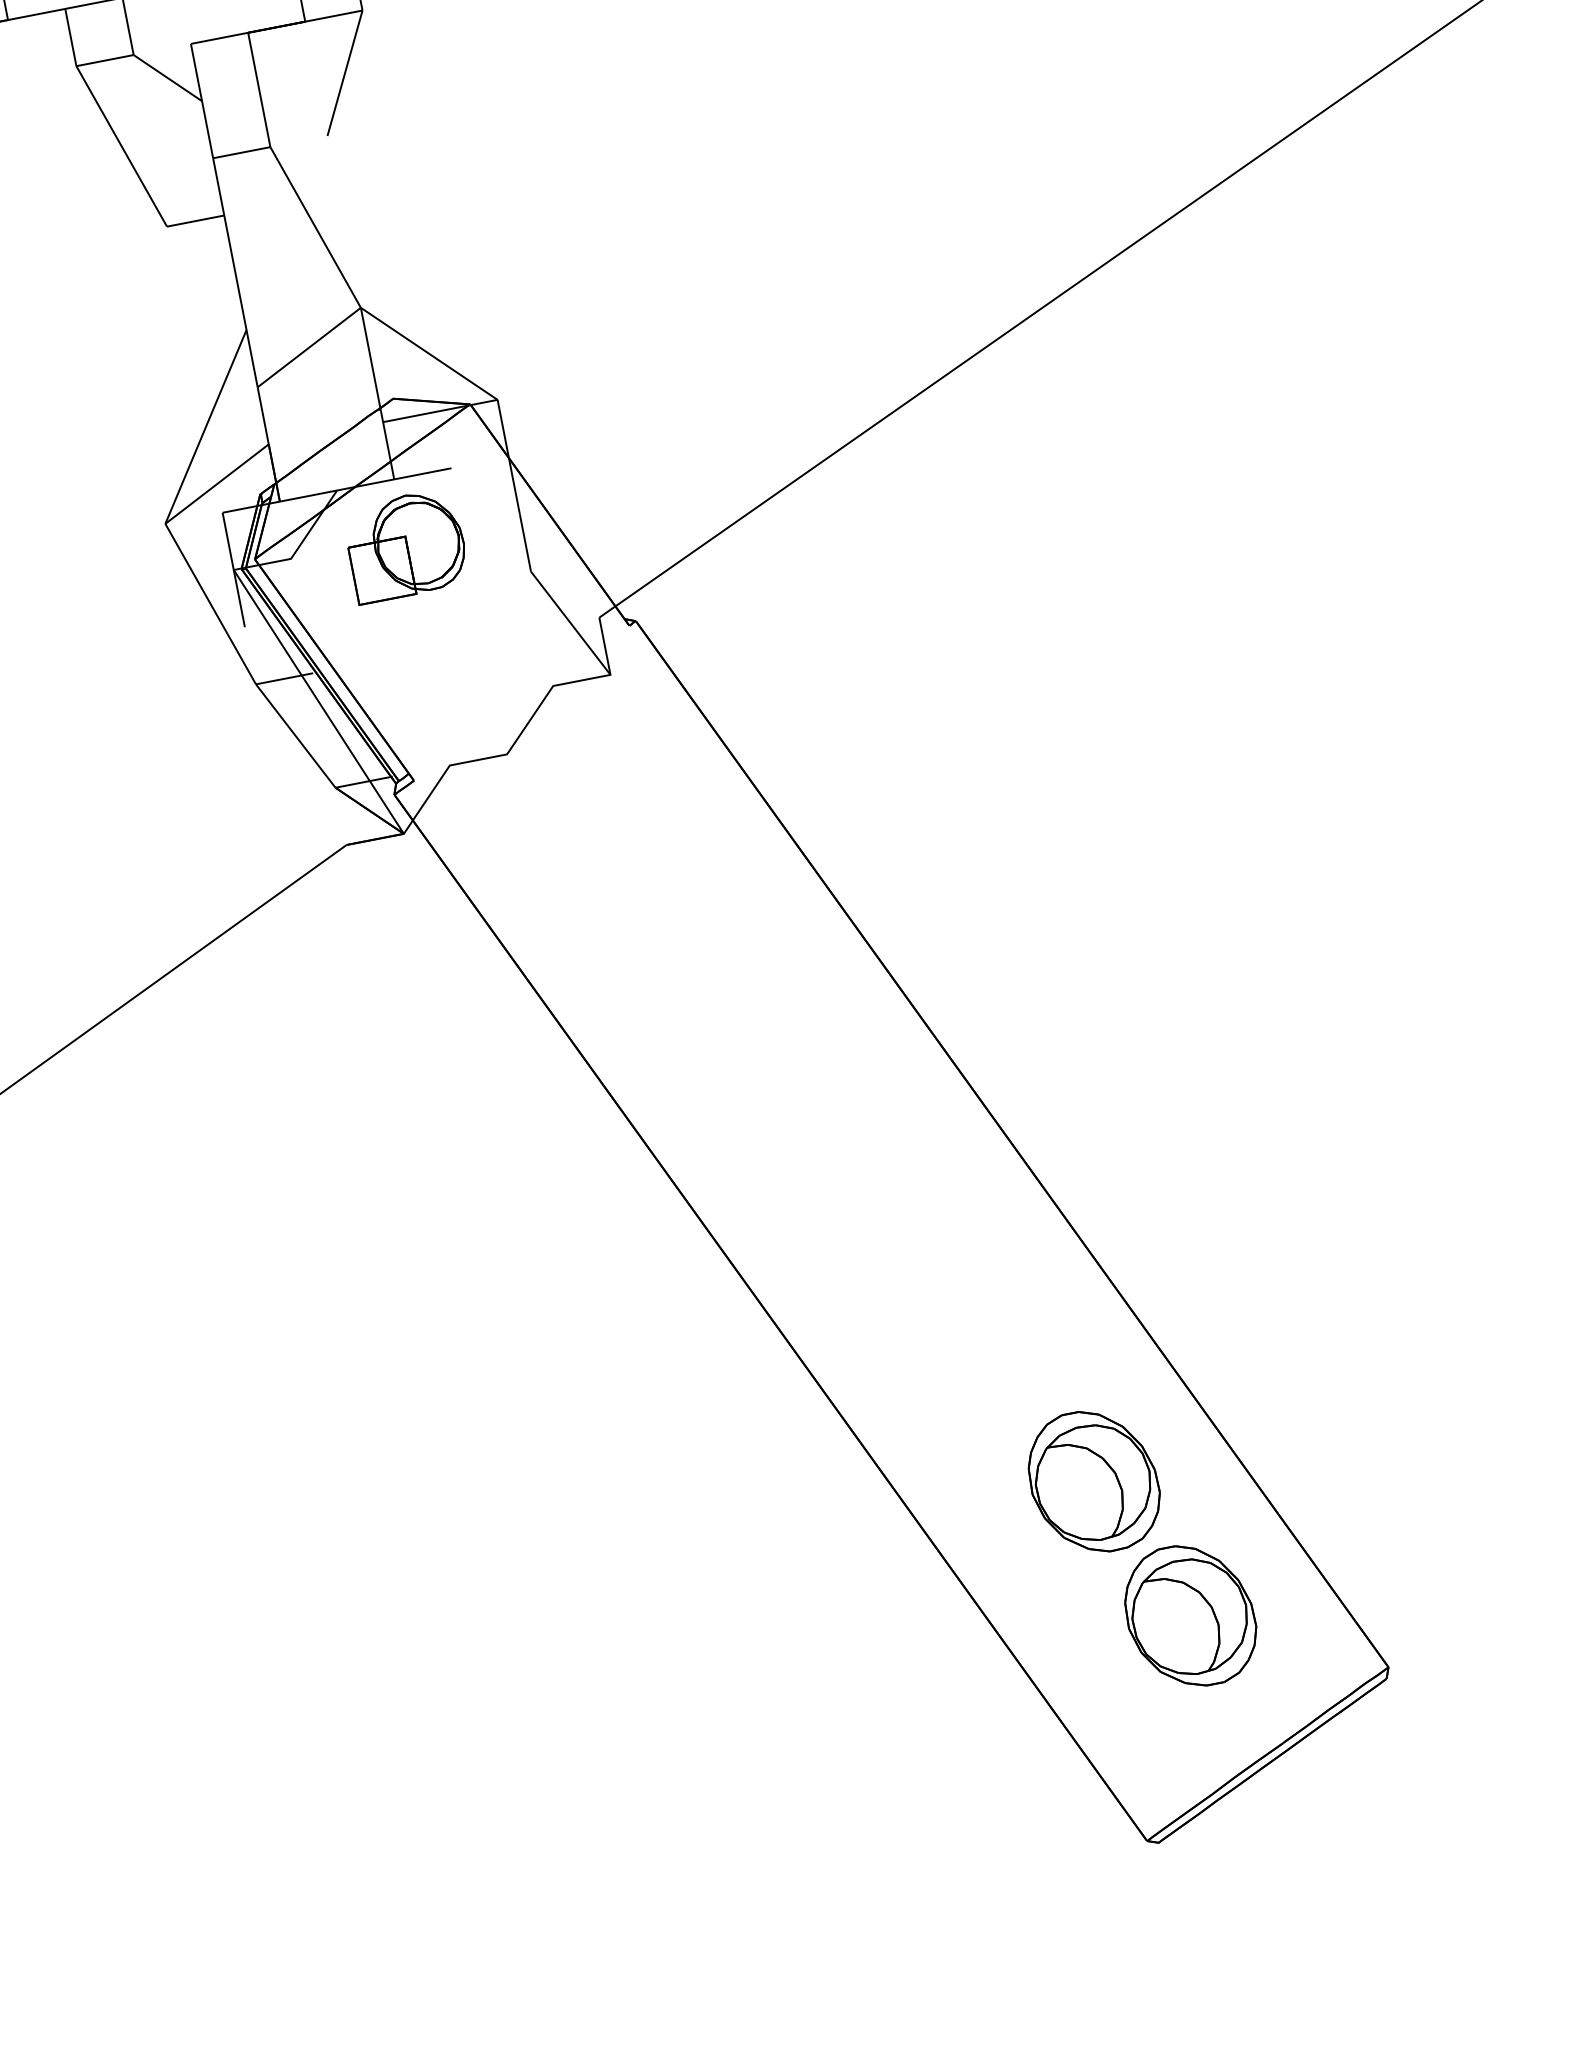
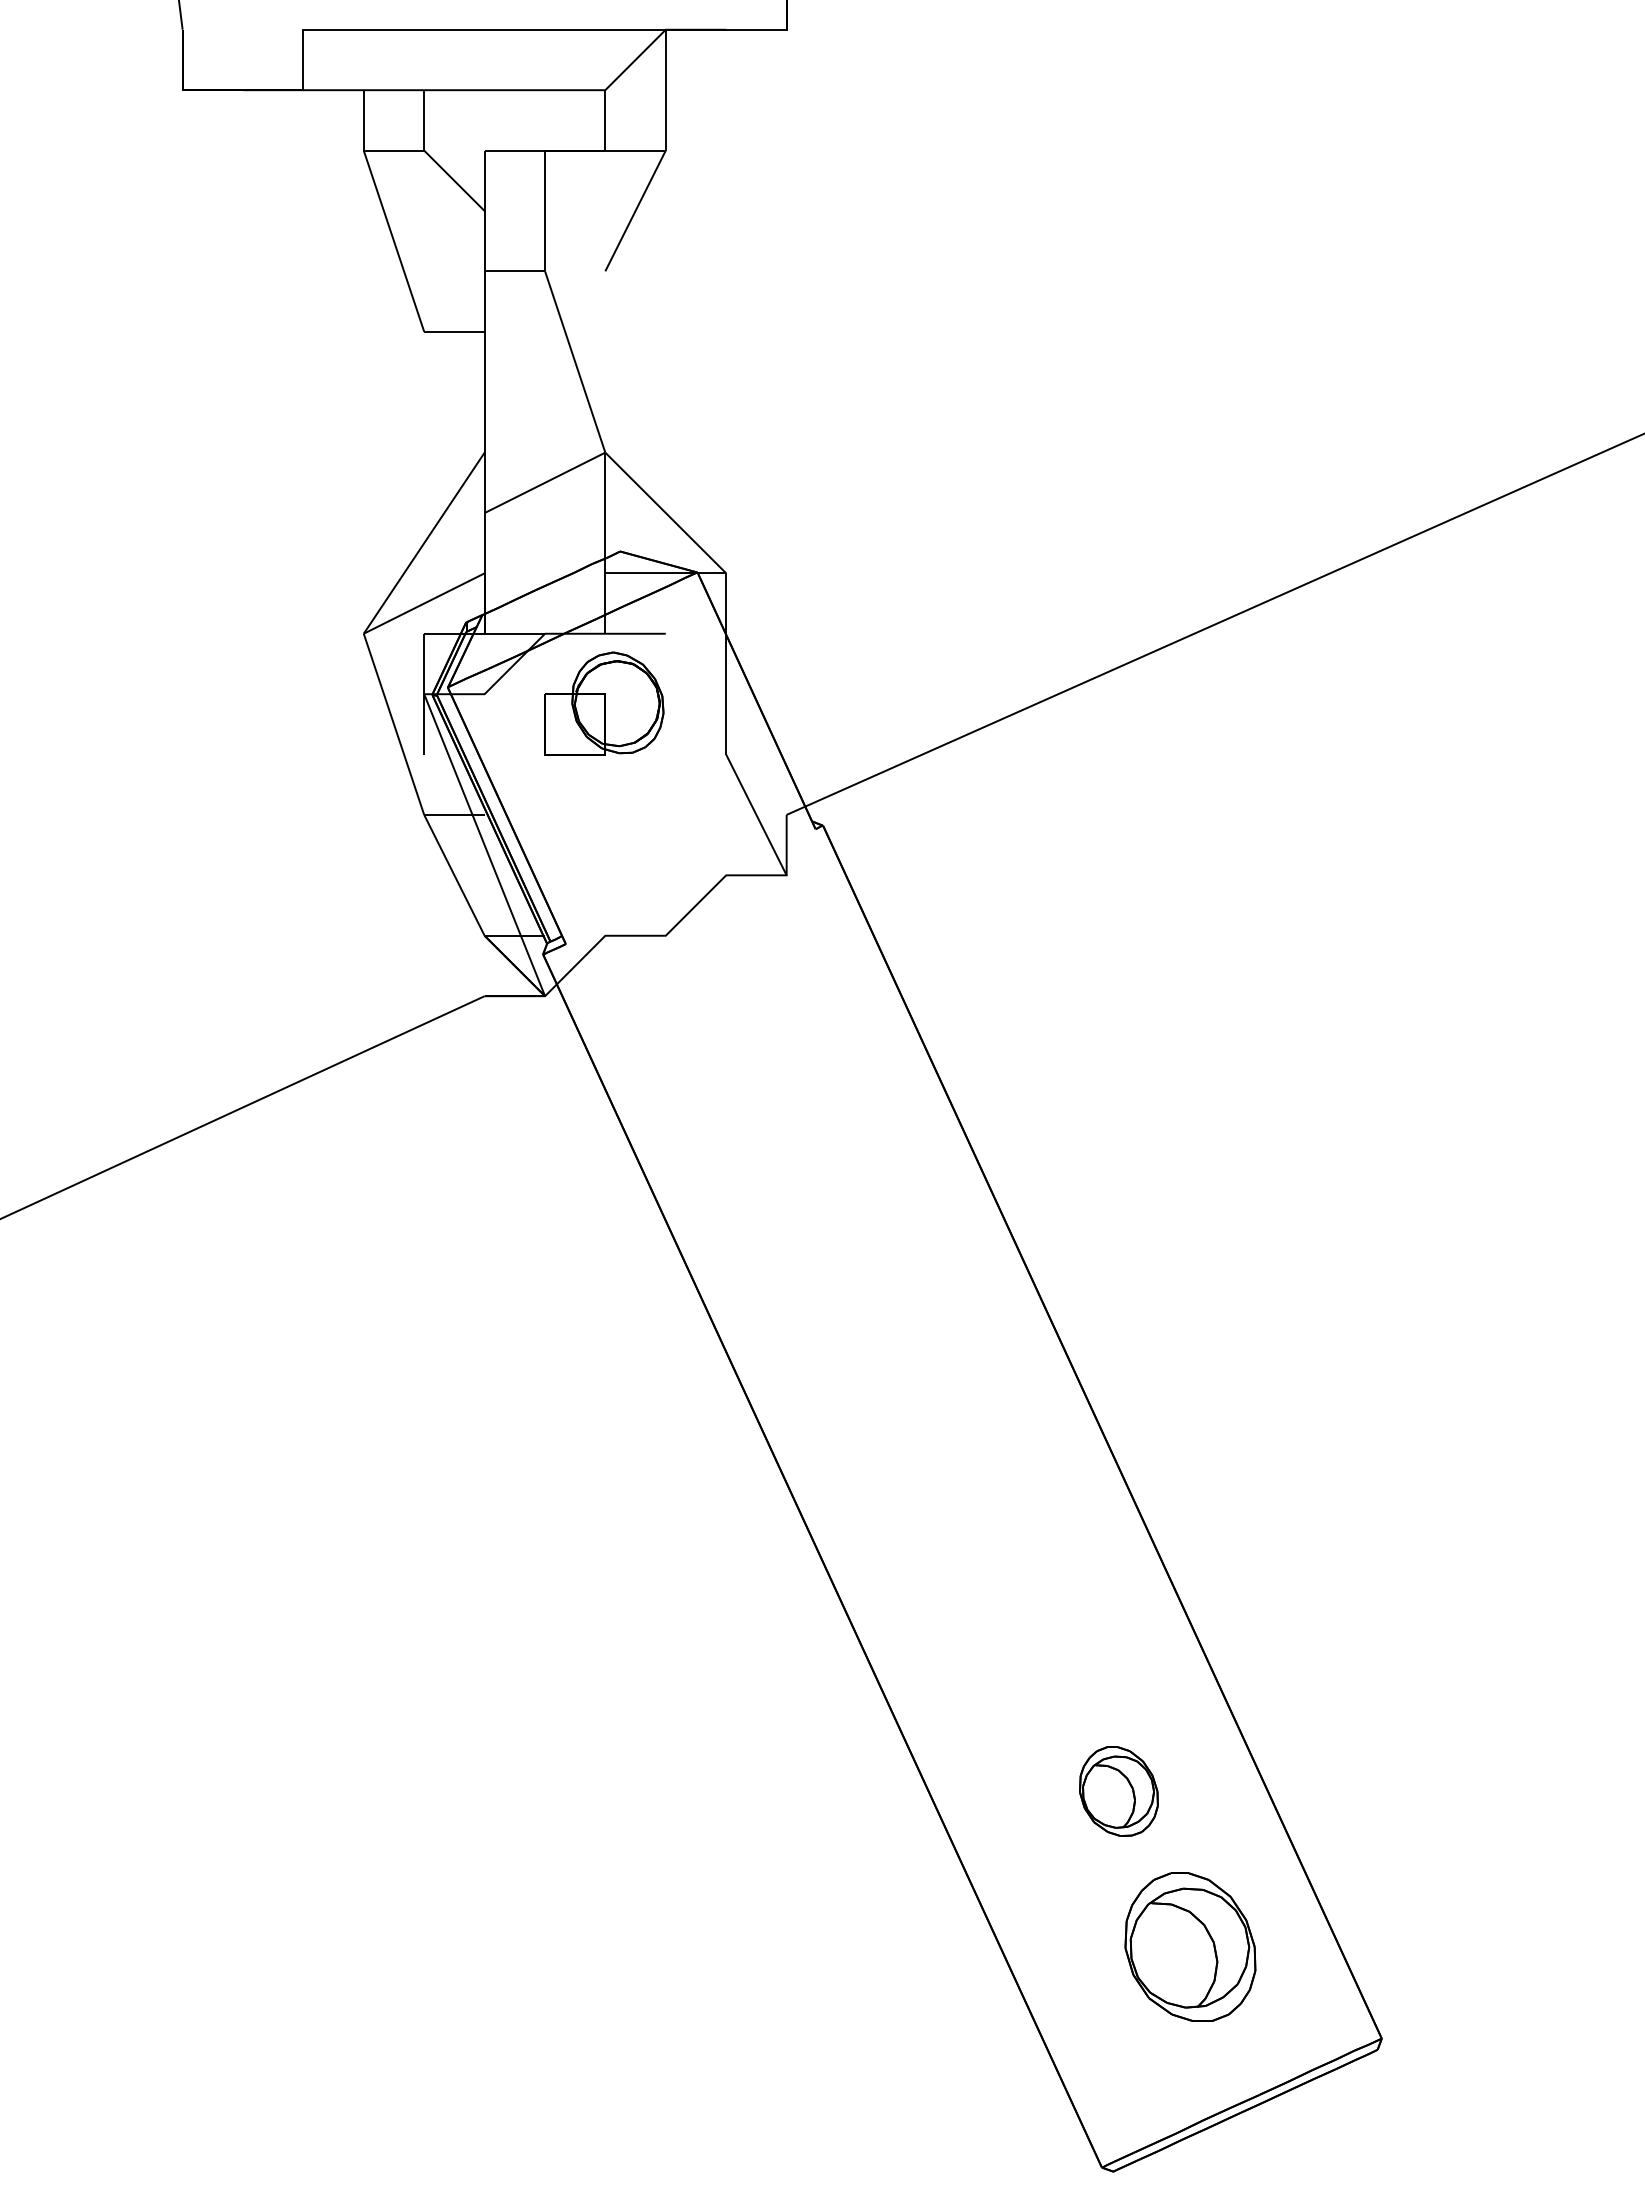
part: (1093, 1481) -> (1118, 1791), size x0.6

